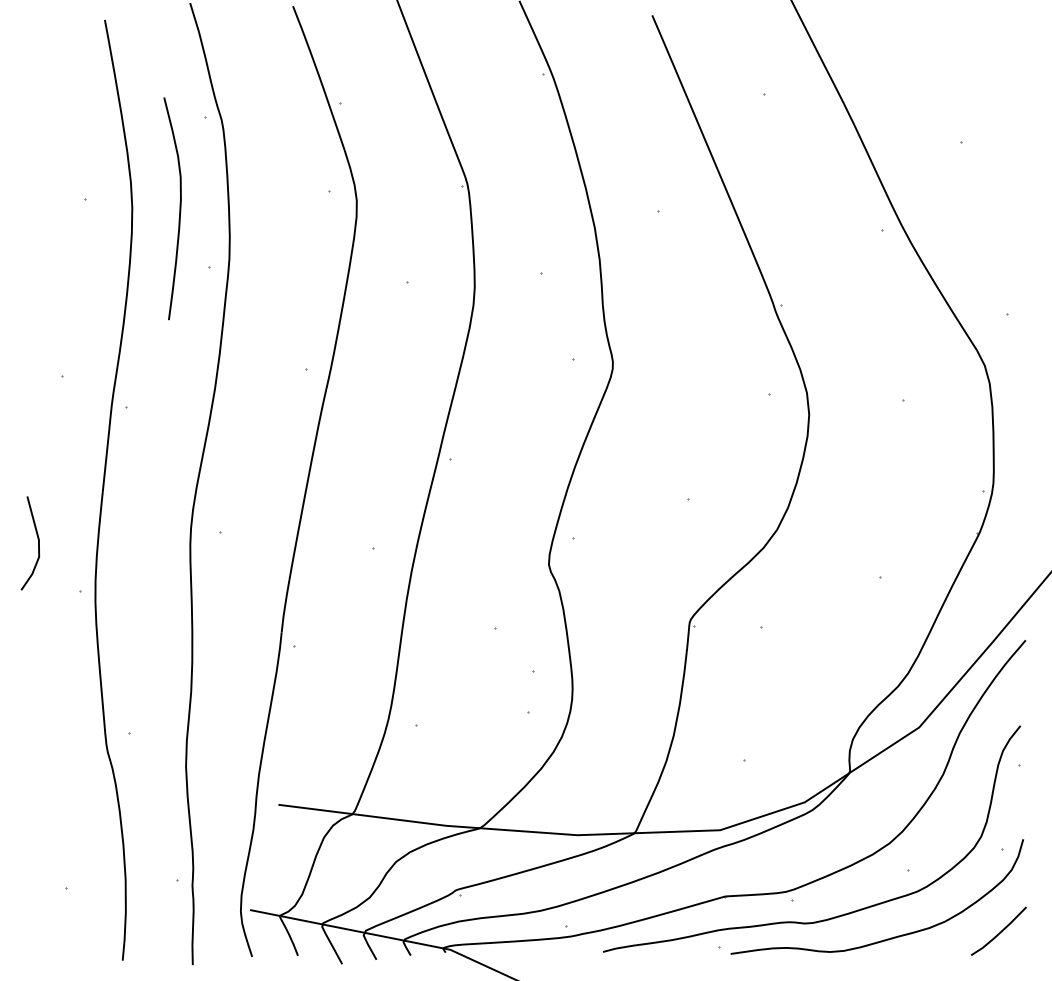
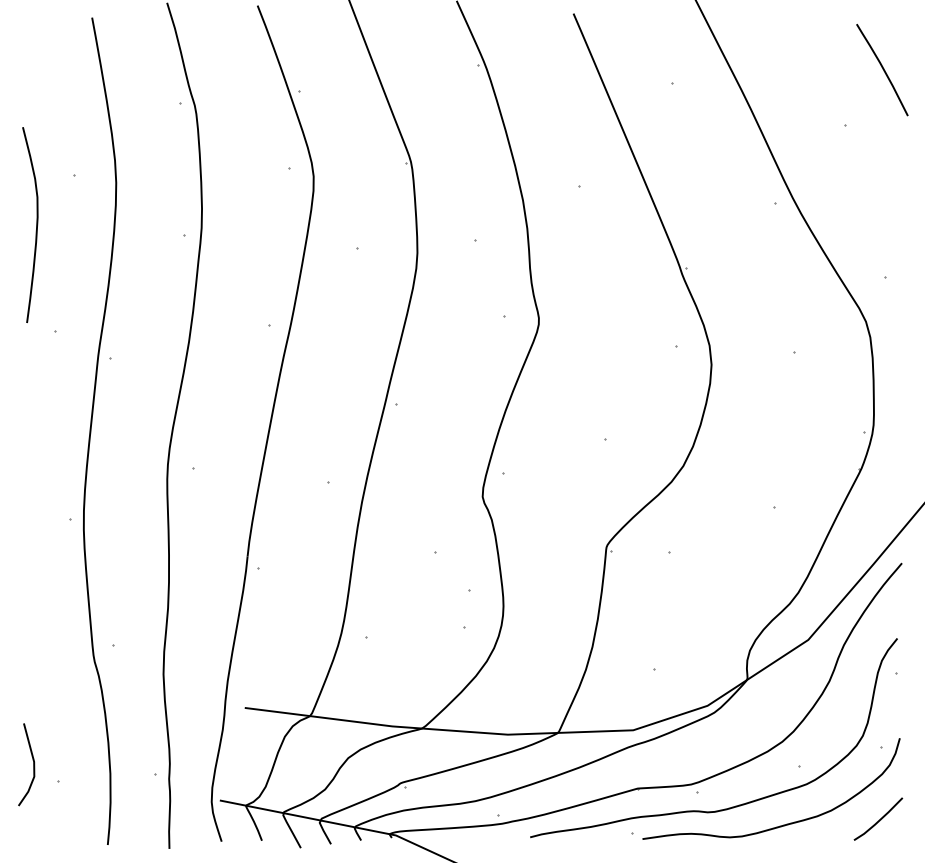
curve: (1003, 78) -> (882, 69), added
curve: (179, 208) -> (36, 224), moved
line: (38, 543) -> (33, 764), moved

